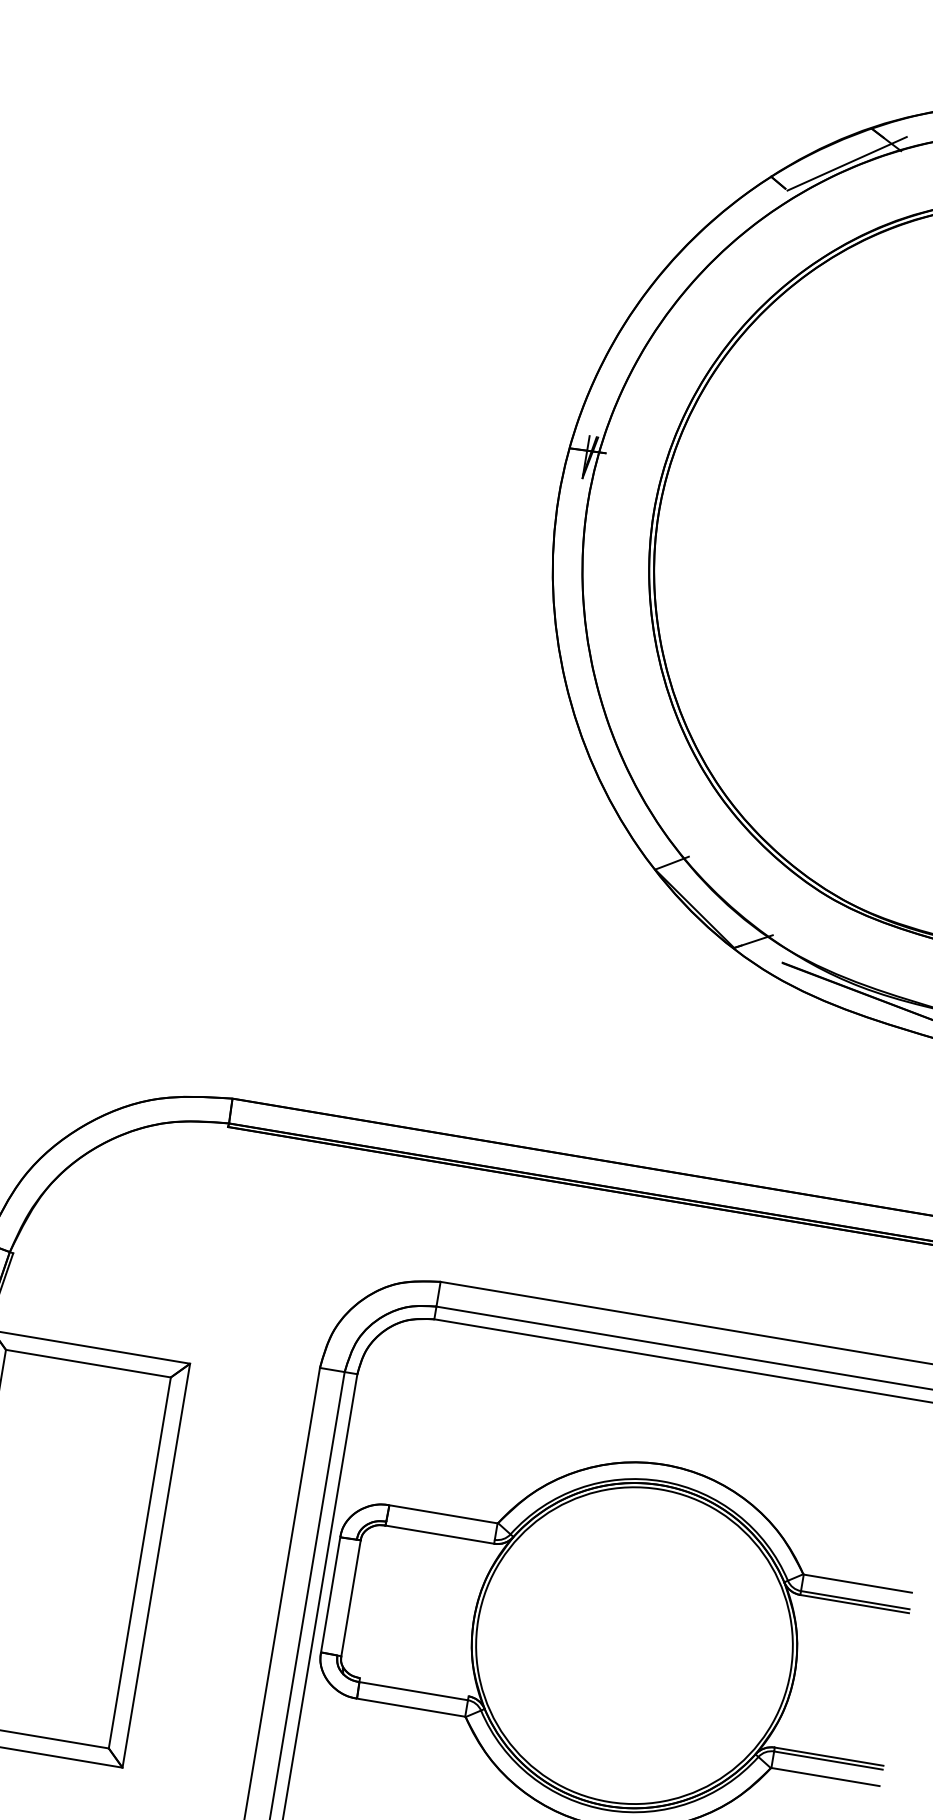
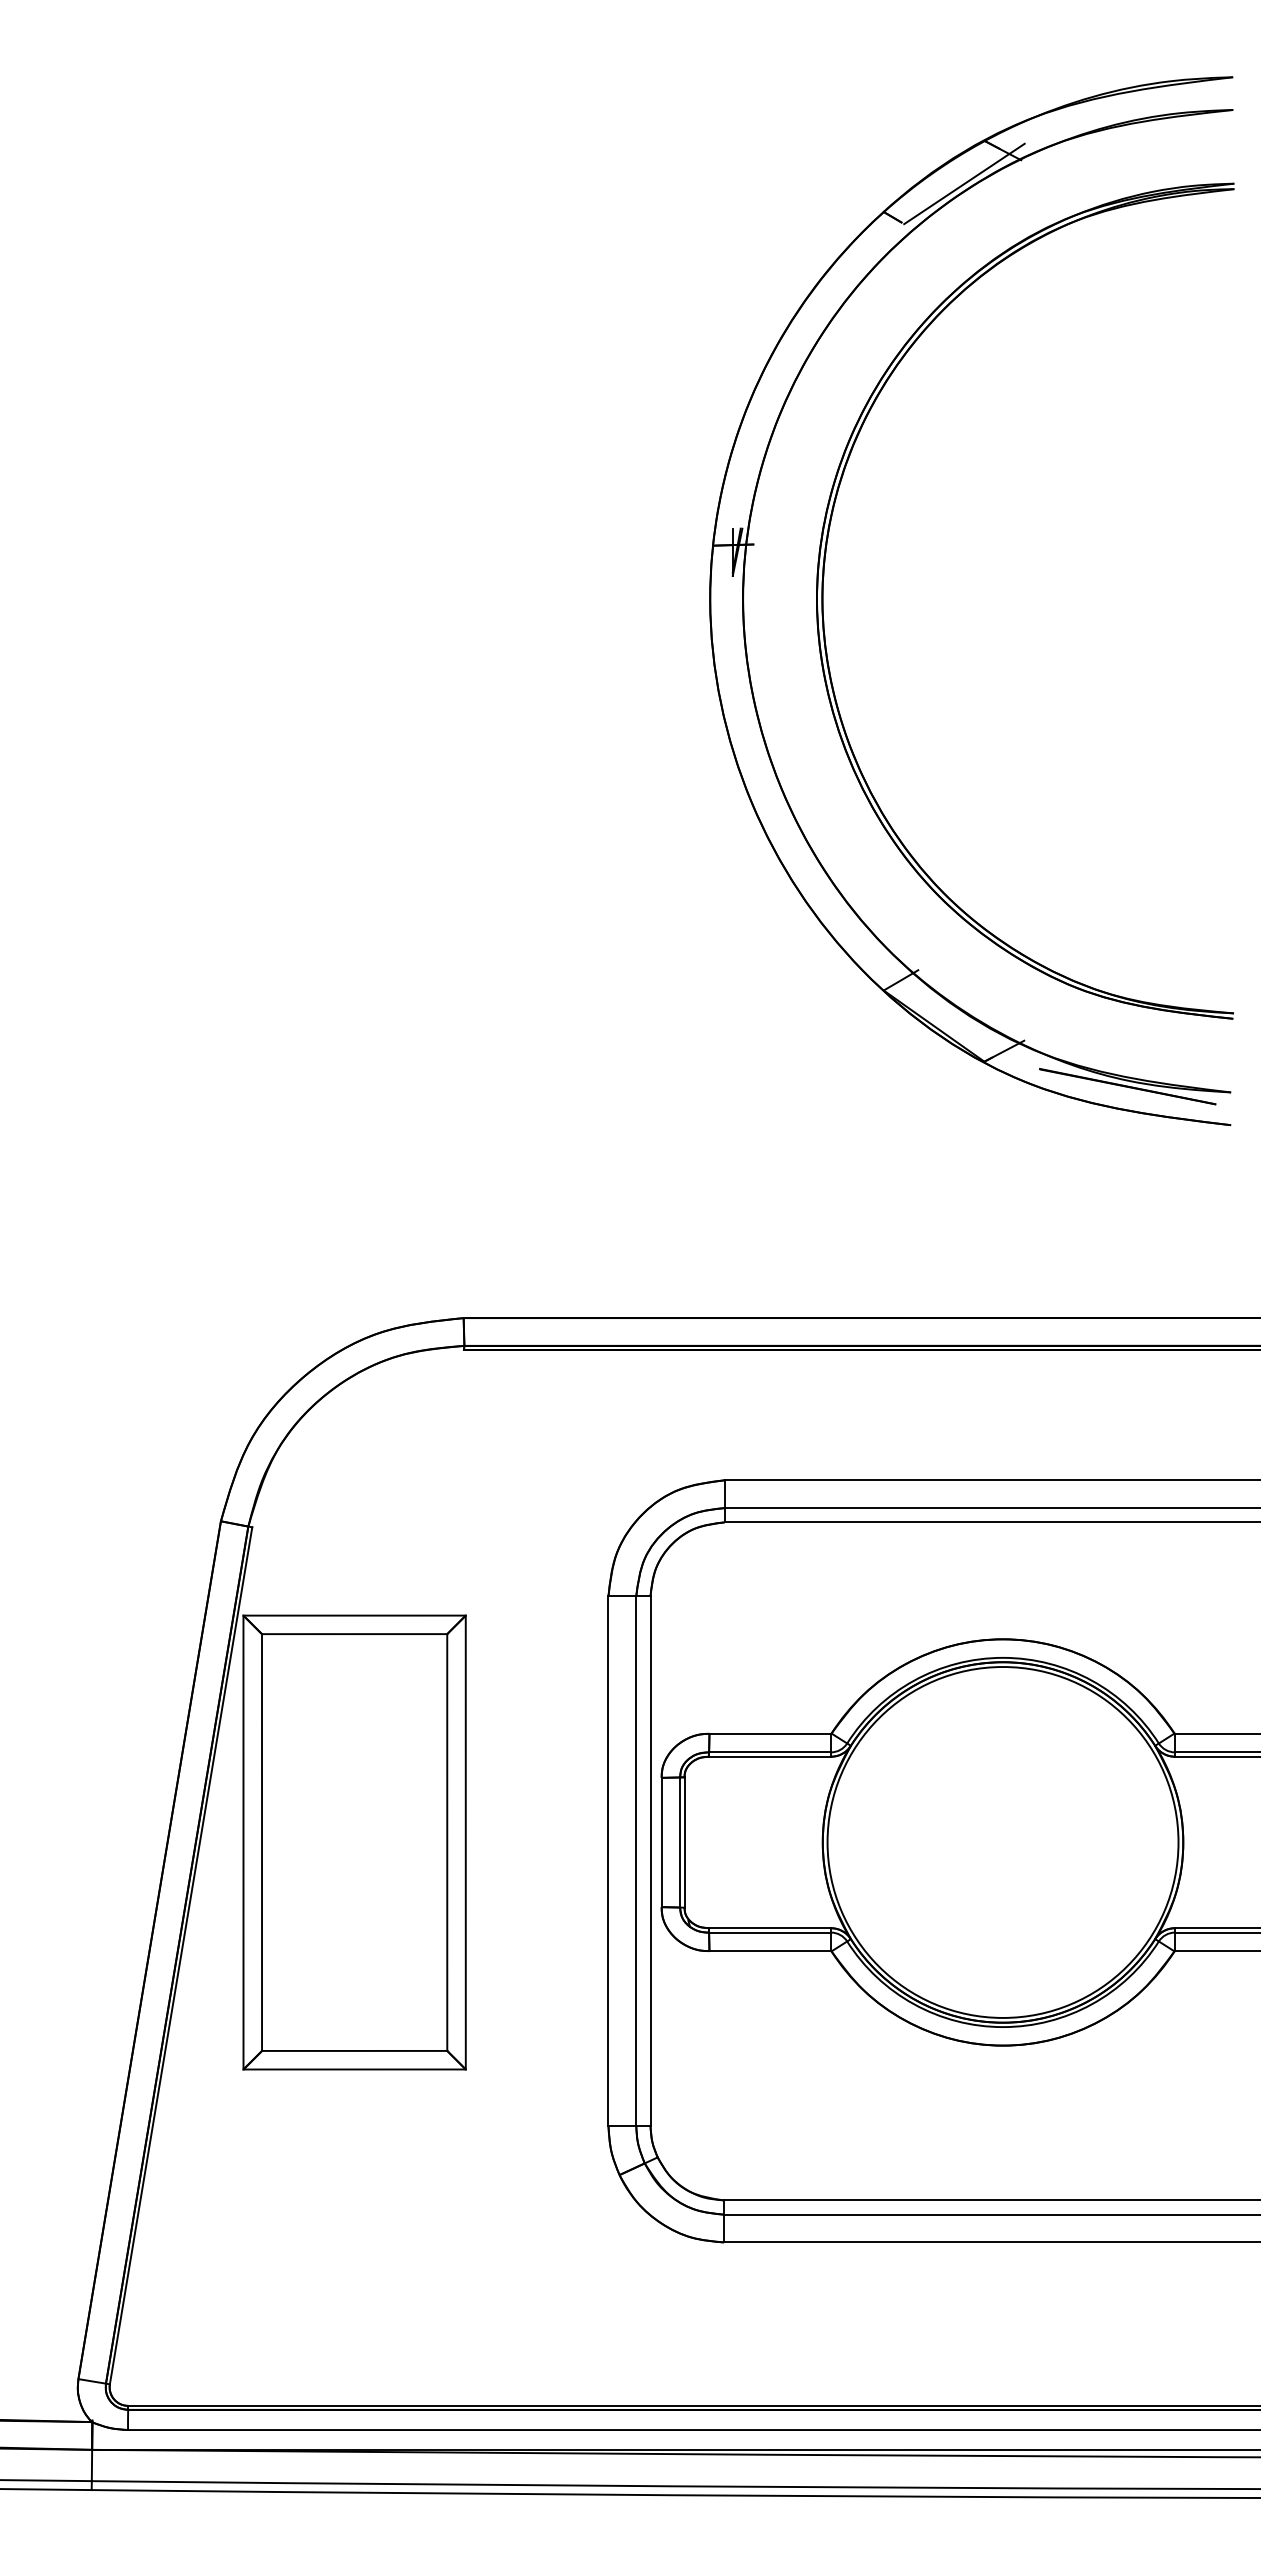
line: (440, 1530) -> (770, 1752), added
line: (347, 1597) -> (680, 1842), added
line: (413, 1687) -> (769, 1928), added

